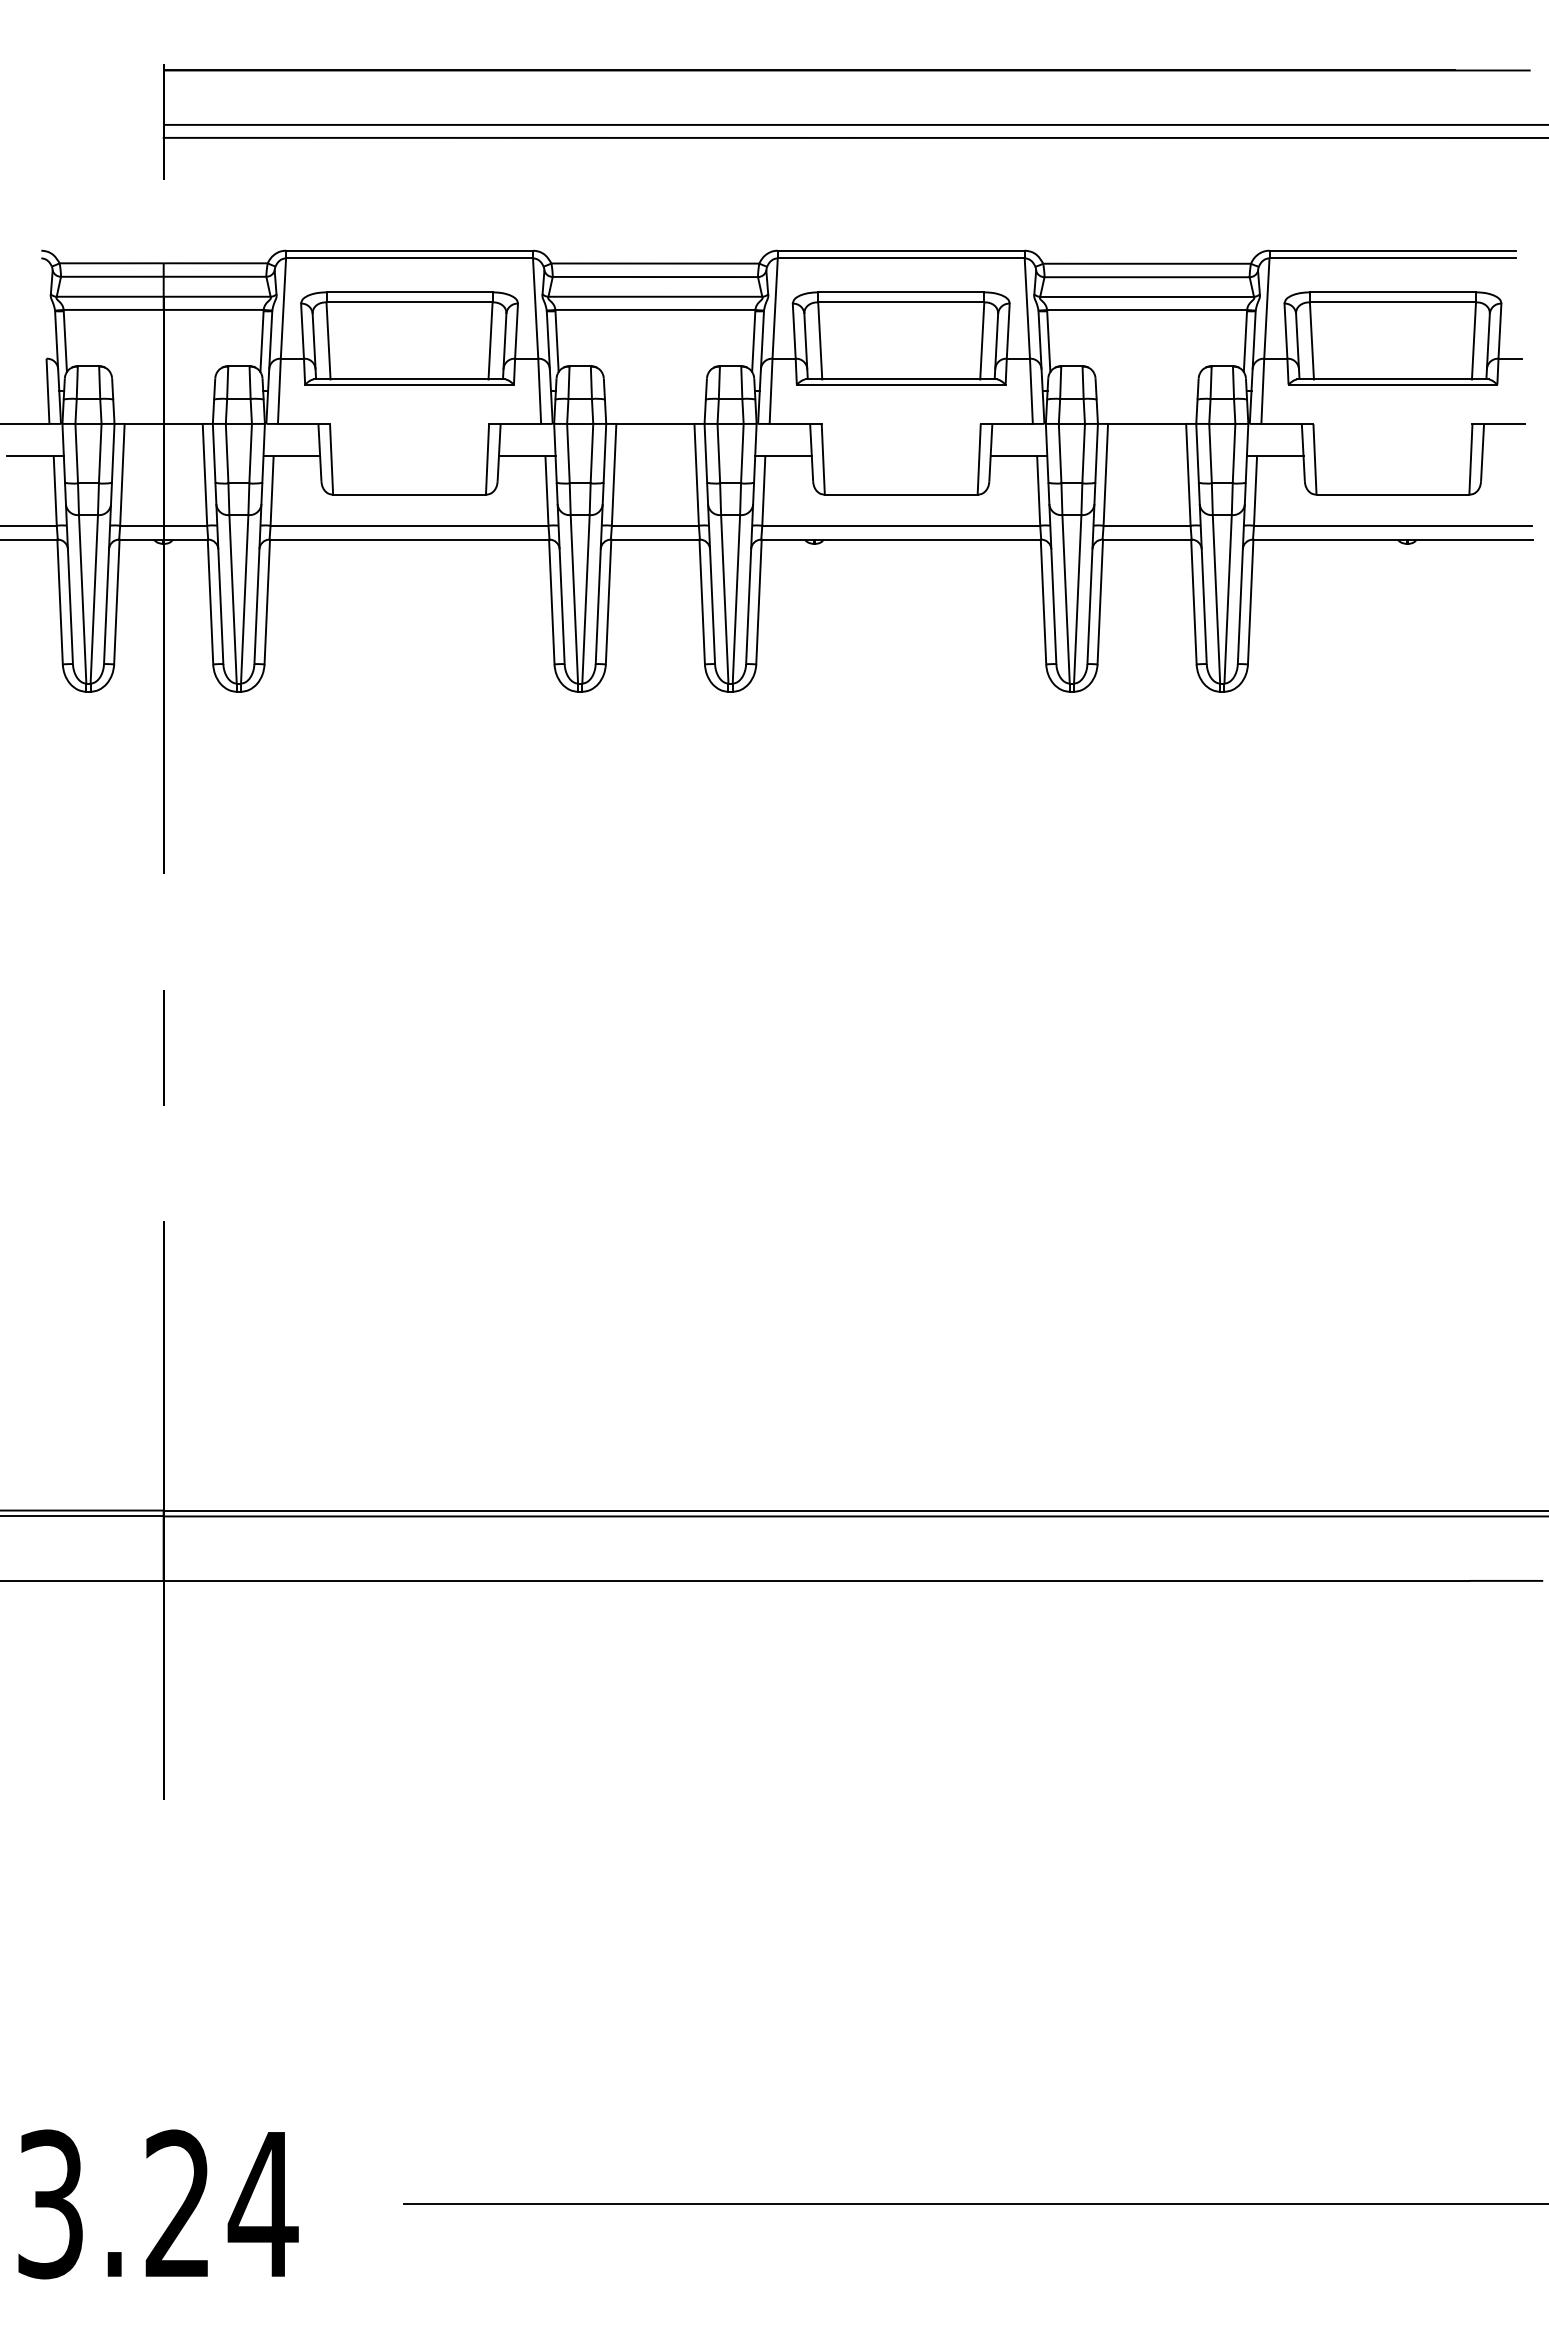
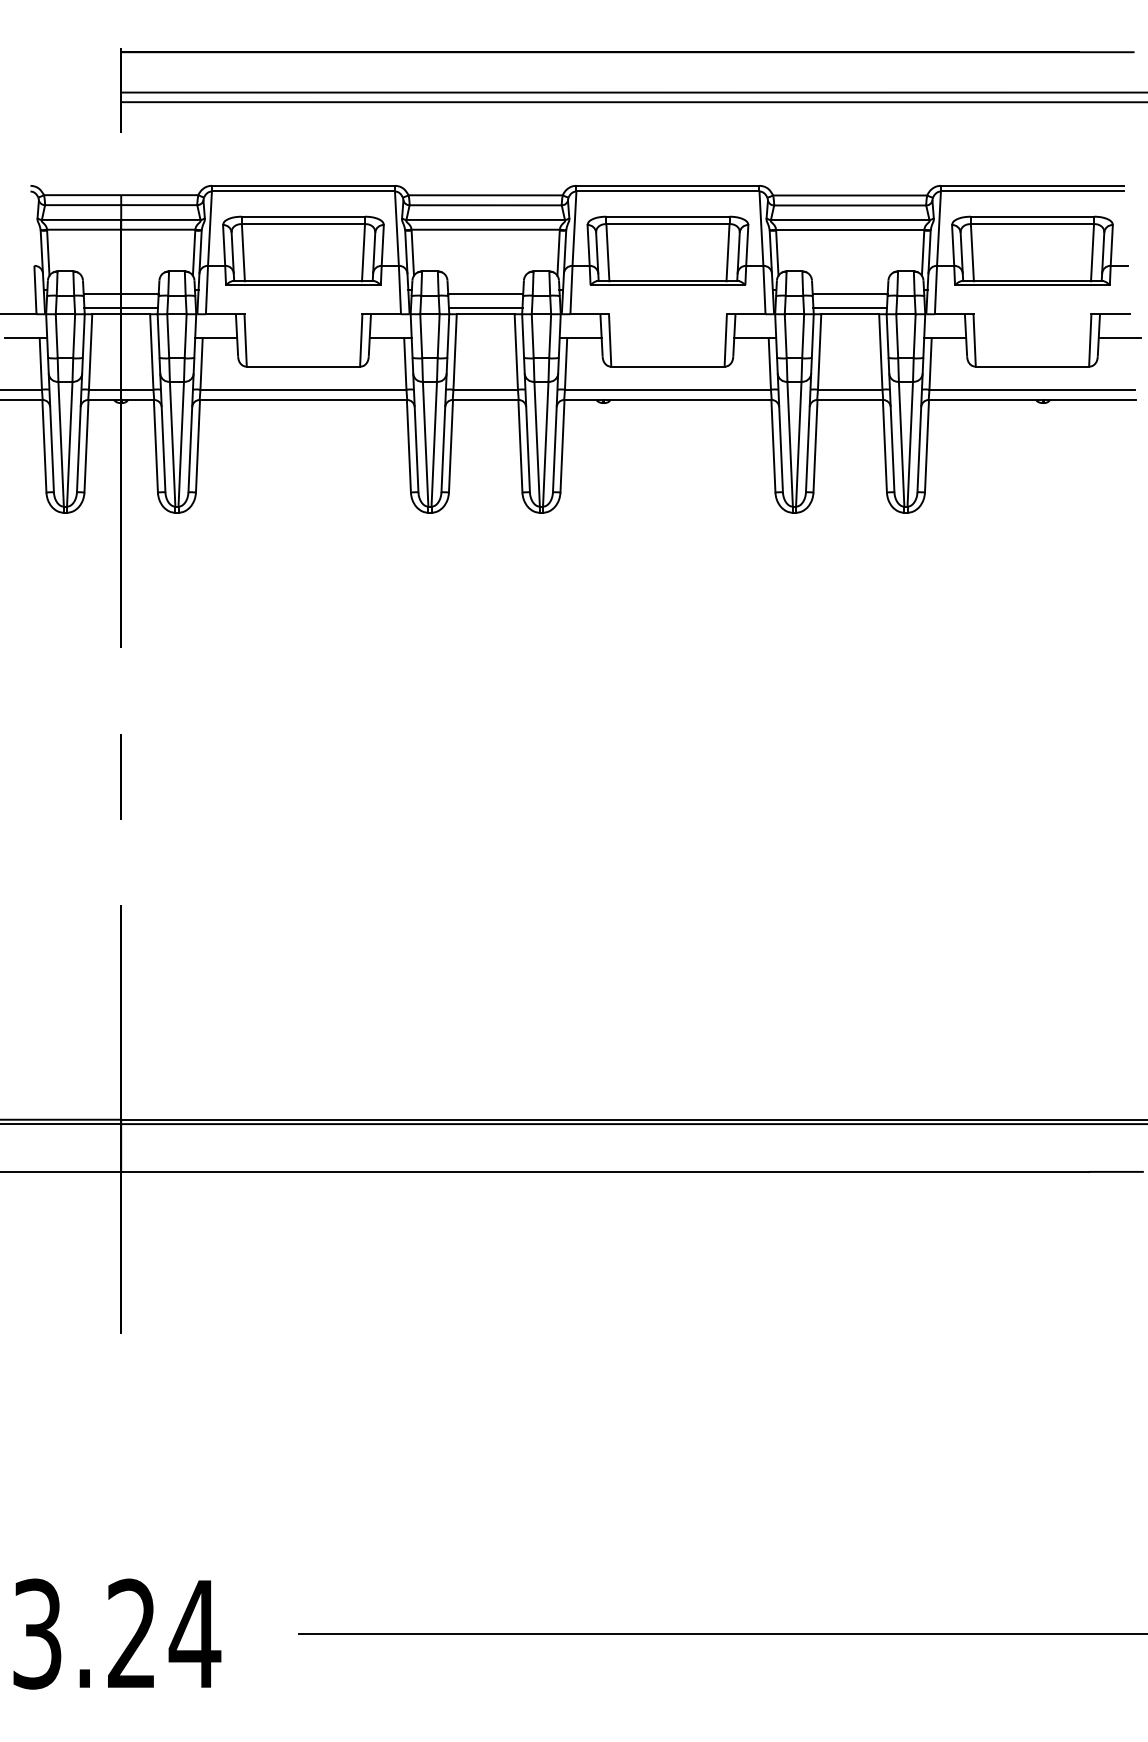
line: (163, 396) -> (121, 293), added
line: (655, 396) -> (485, 293), added
line: (1146, 396) -> (849, 293), added
line: (163, 415) -> (121, 307), added
line: (655, 415) -> (485, 307), added
line: (1146, 415) -> (849, 307), added
line: (1510, 456) -> (1119, 338), added

